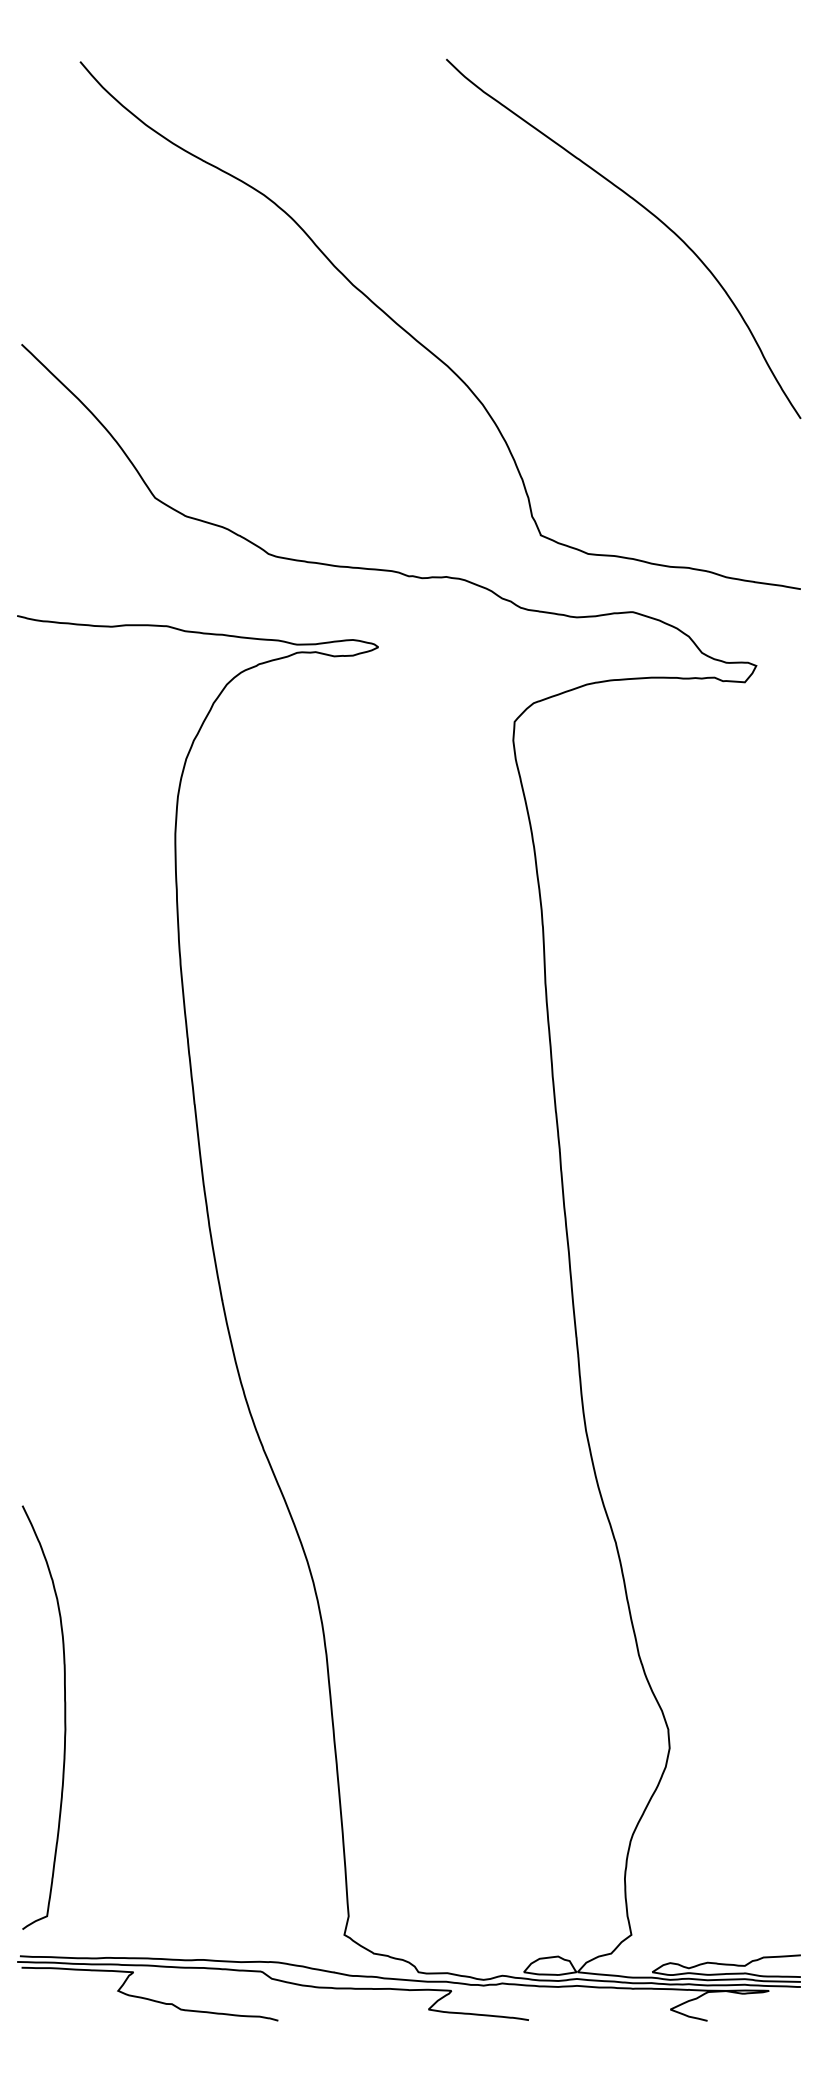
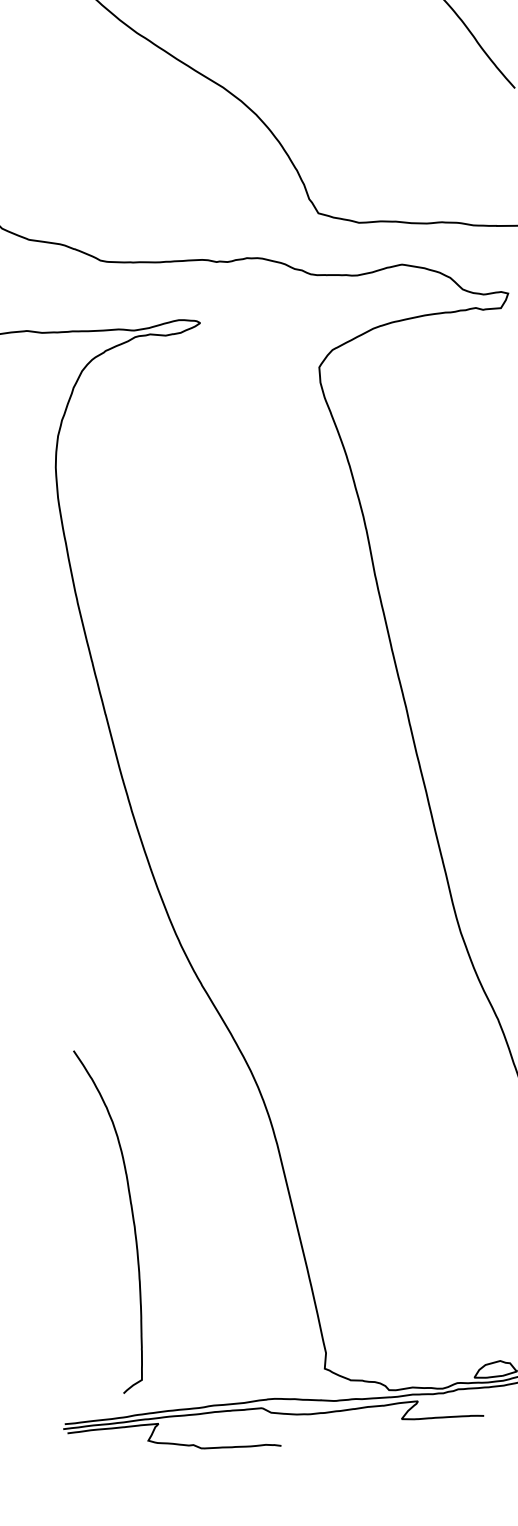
curve: (64, 1717) -> (132, 1217), moved

